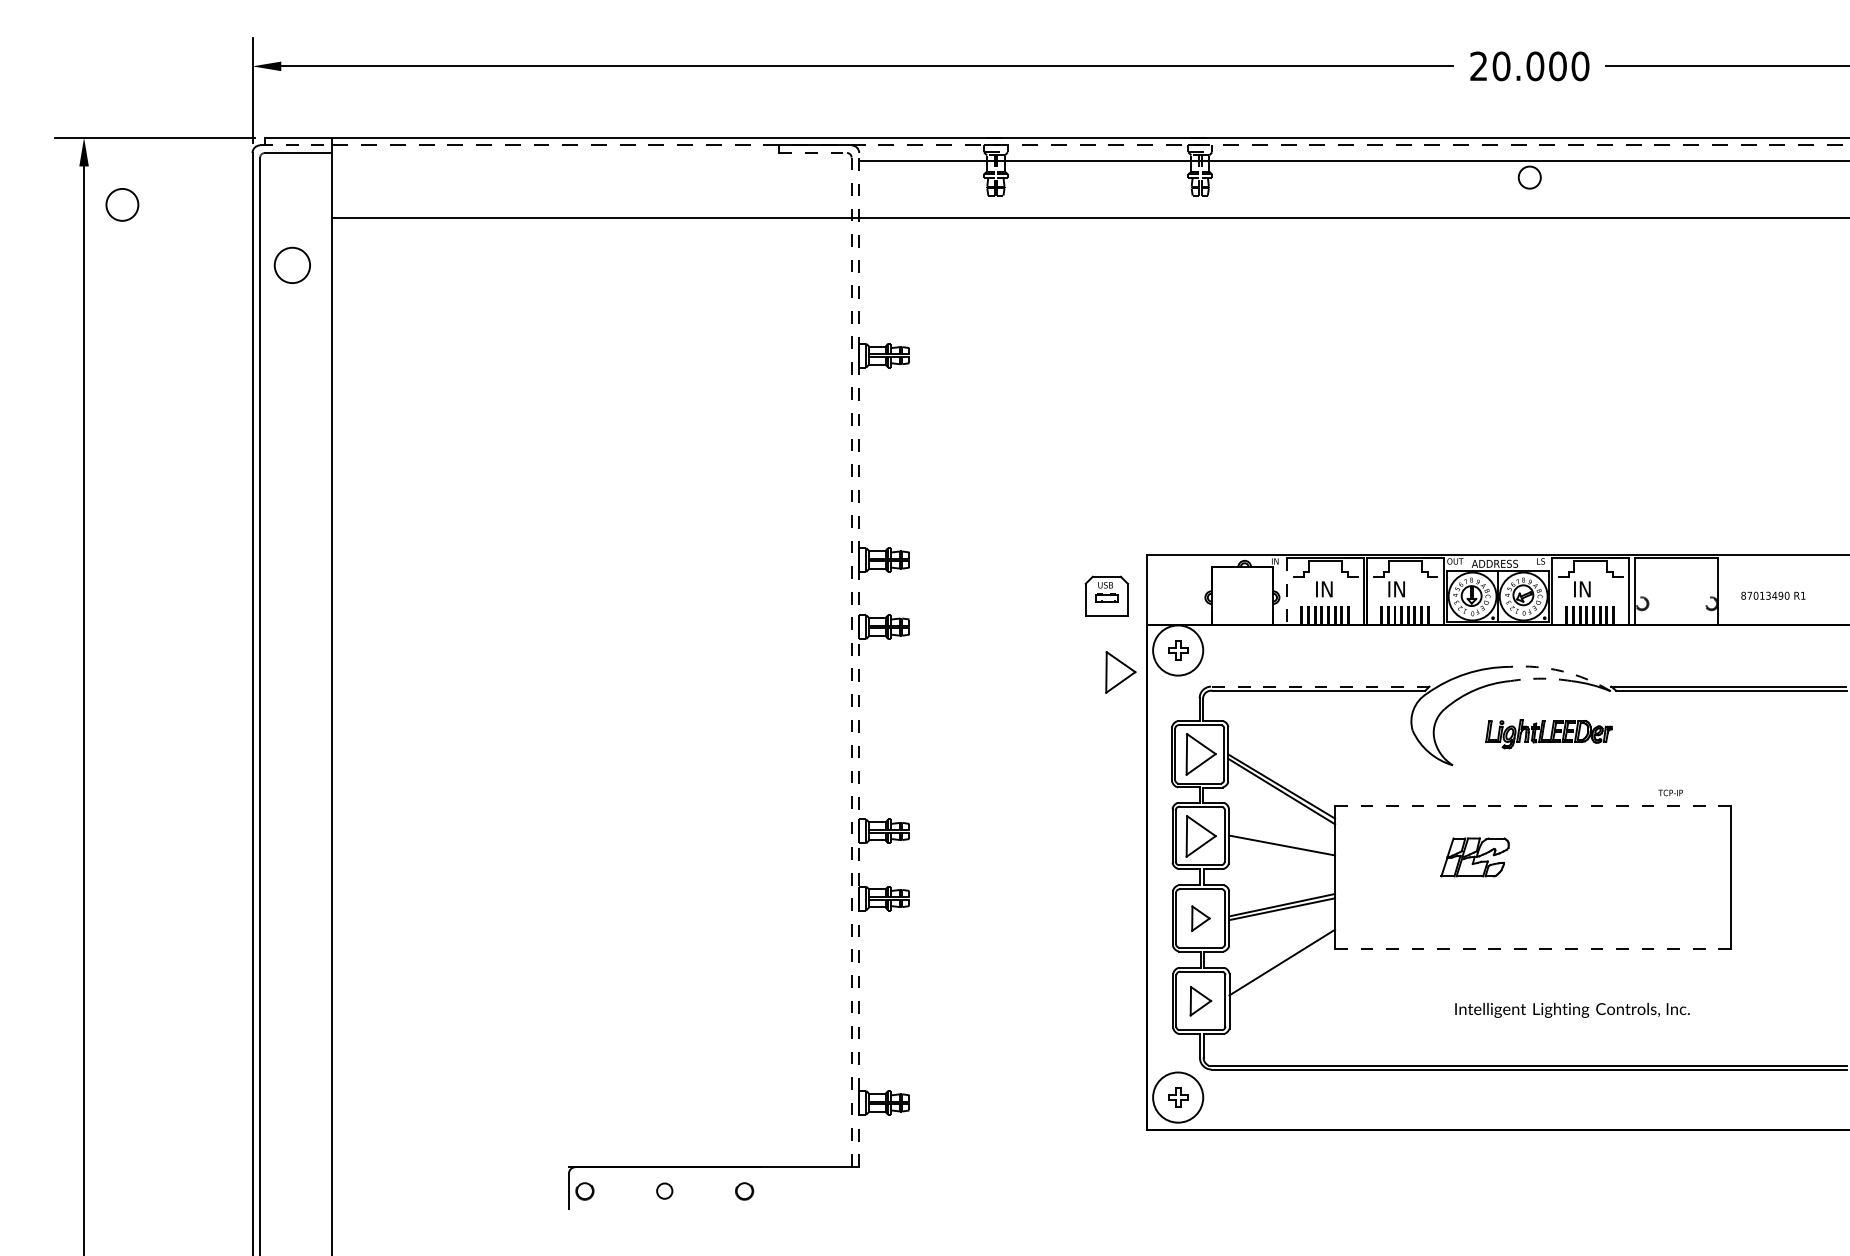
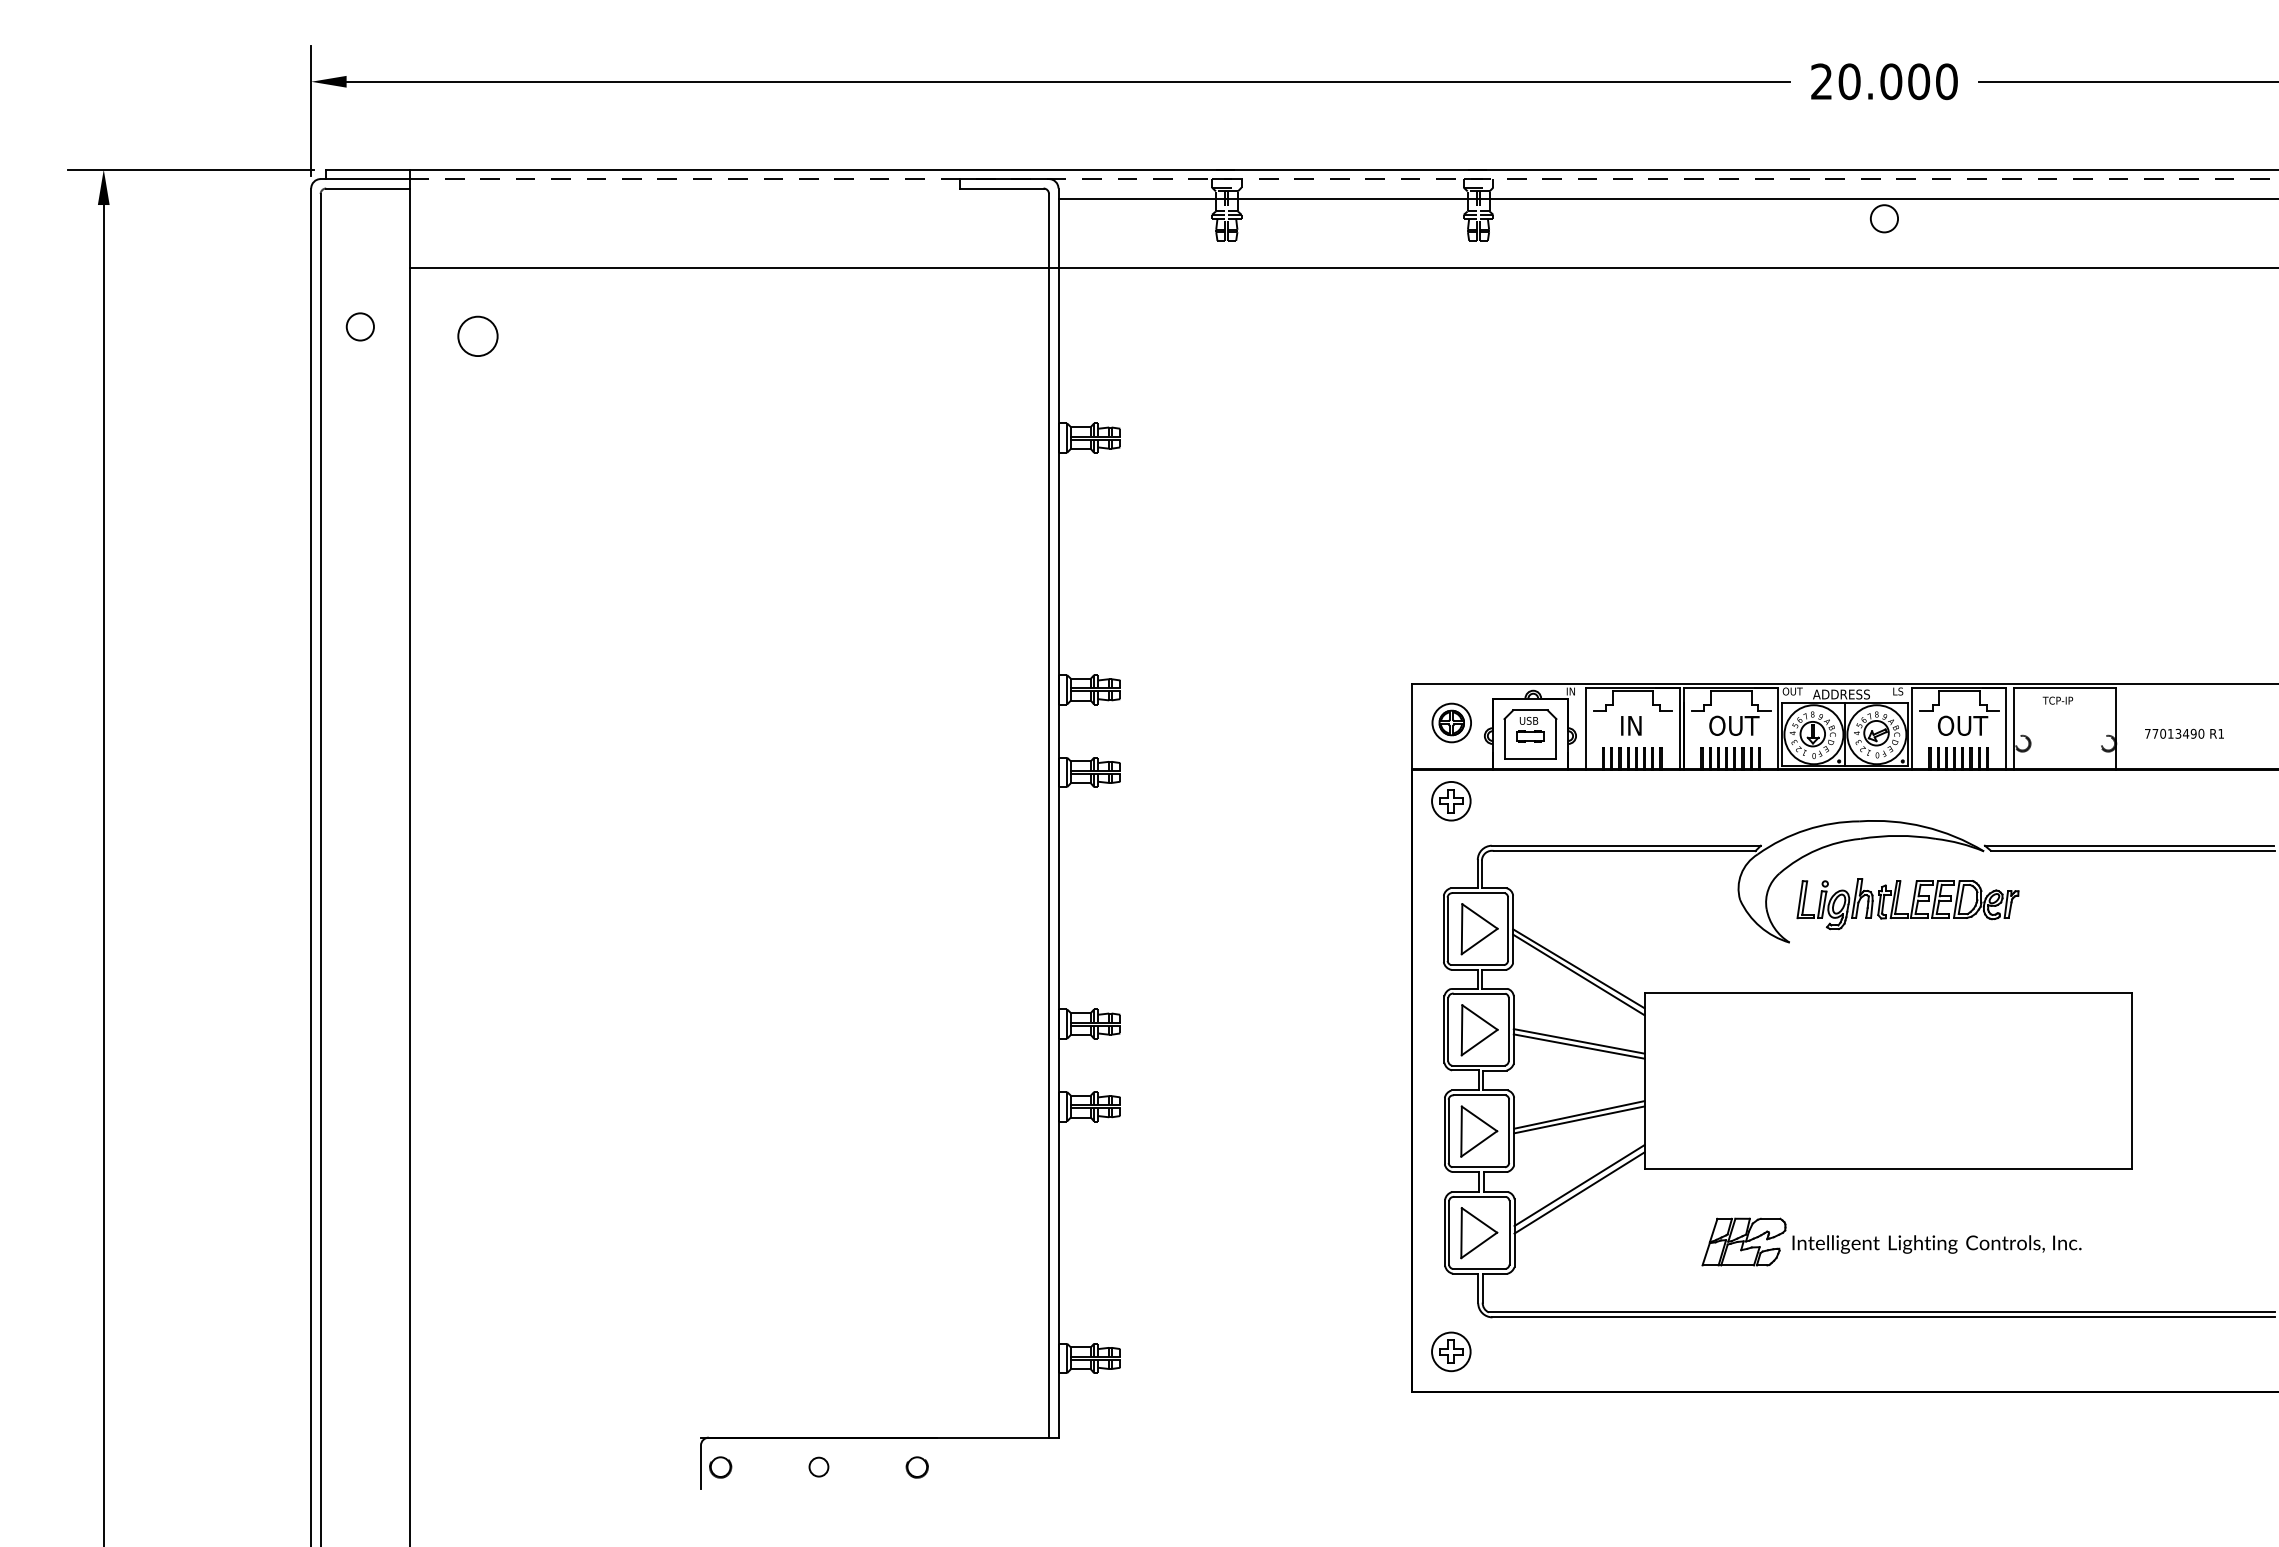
line: (296, 145) -> (365, 179), dashed -> solid
line: (812, 153) -> (1001, 188), dashed -> solid
circle: (122, 204) -> (477, 335), moved
circle: (291, 265) -> (359, 326), size x0.62
part: (1178, 586) -> (1451, 722), added
text: (1408, 589) -> (1734, 725), IN -> OUT
text: (1593, 589) -> (1962, 725), IN -> OUT
line: (1287, 592) -> (1585, 729), dashed -> solid
text: (1743, 595) -> (2147, 733), 87013490 -> 77013490
part: (1106, 596) -> (1530, 734), moved
circle: (1178, 649) -> (1451, 800), size x0.62
line: (859, 660) -> (1058, 813), dashed -> solid
line: (851, 662) -> (1049, 815), dashed -> solid
arc: (1562, 671) -> (1924, 826), dashed -> solid
part: (1120, 672) -> (1380, 828), removed
arc: (1541, 678) -> (1898, 835), dashed -> solid
line: (1320, 686) -> (1626, 845), dashed -> solid
part: (1548, 734) -> (1907, 904), size x1.43
text: (1670, 792) -> (2057, 700), moved
line: (1533, 806) -> (1888, 993), dashed -> solid
line: (1281, 849) -> (1578, 1046), added
part: (1474, 856) -> (1743, 1241), moved
part: (1201, 918) -> (1479, 1131), size x1.67
line: (1533, 948) -> (1888, 1168), dashed -> solid
line: (1282, 968) -> (1579, 1192), added
part: (1201, 1001) -> (1479, 1233), size x1.43
circle: (1178, 1097) -> (1451, 1351), size x0.62

